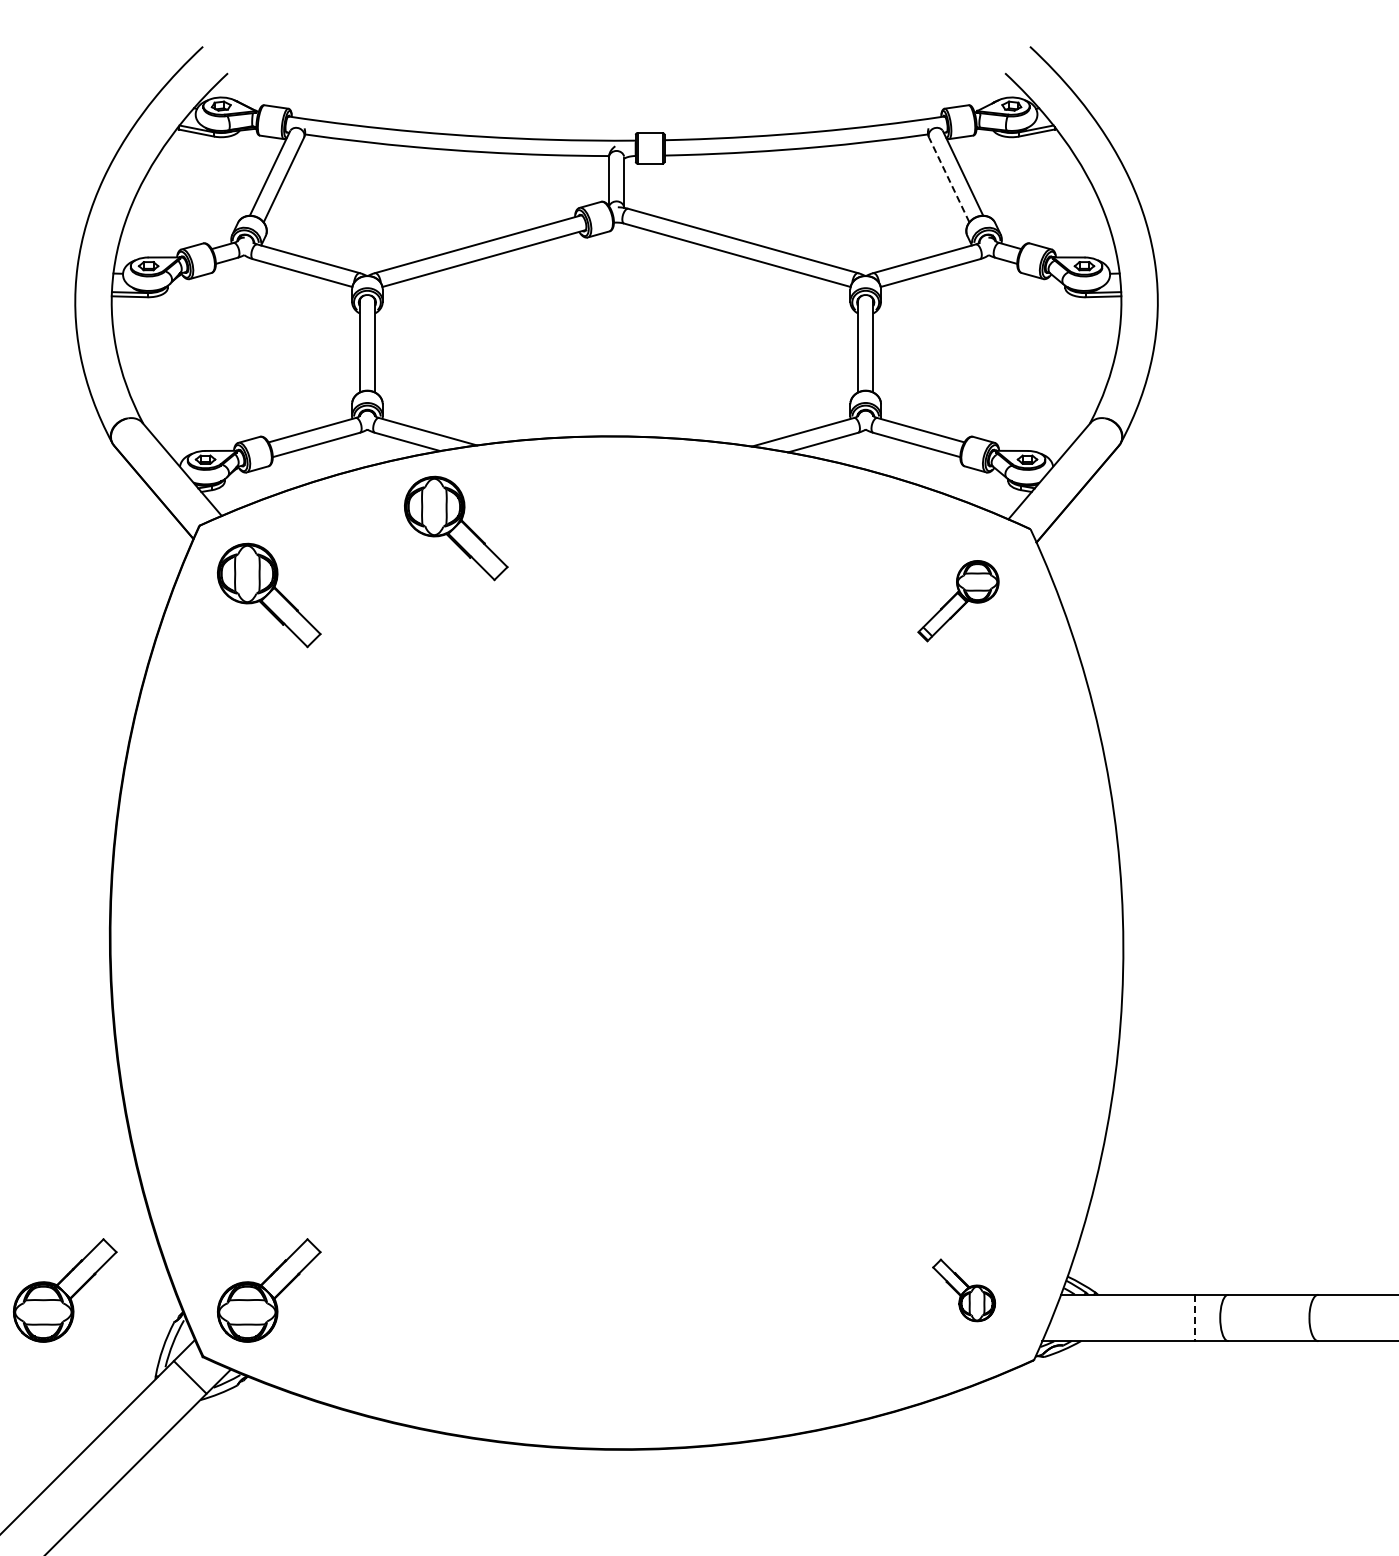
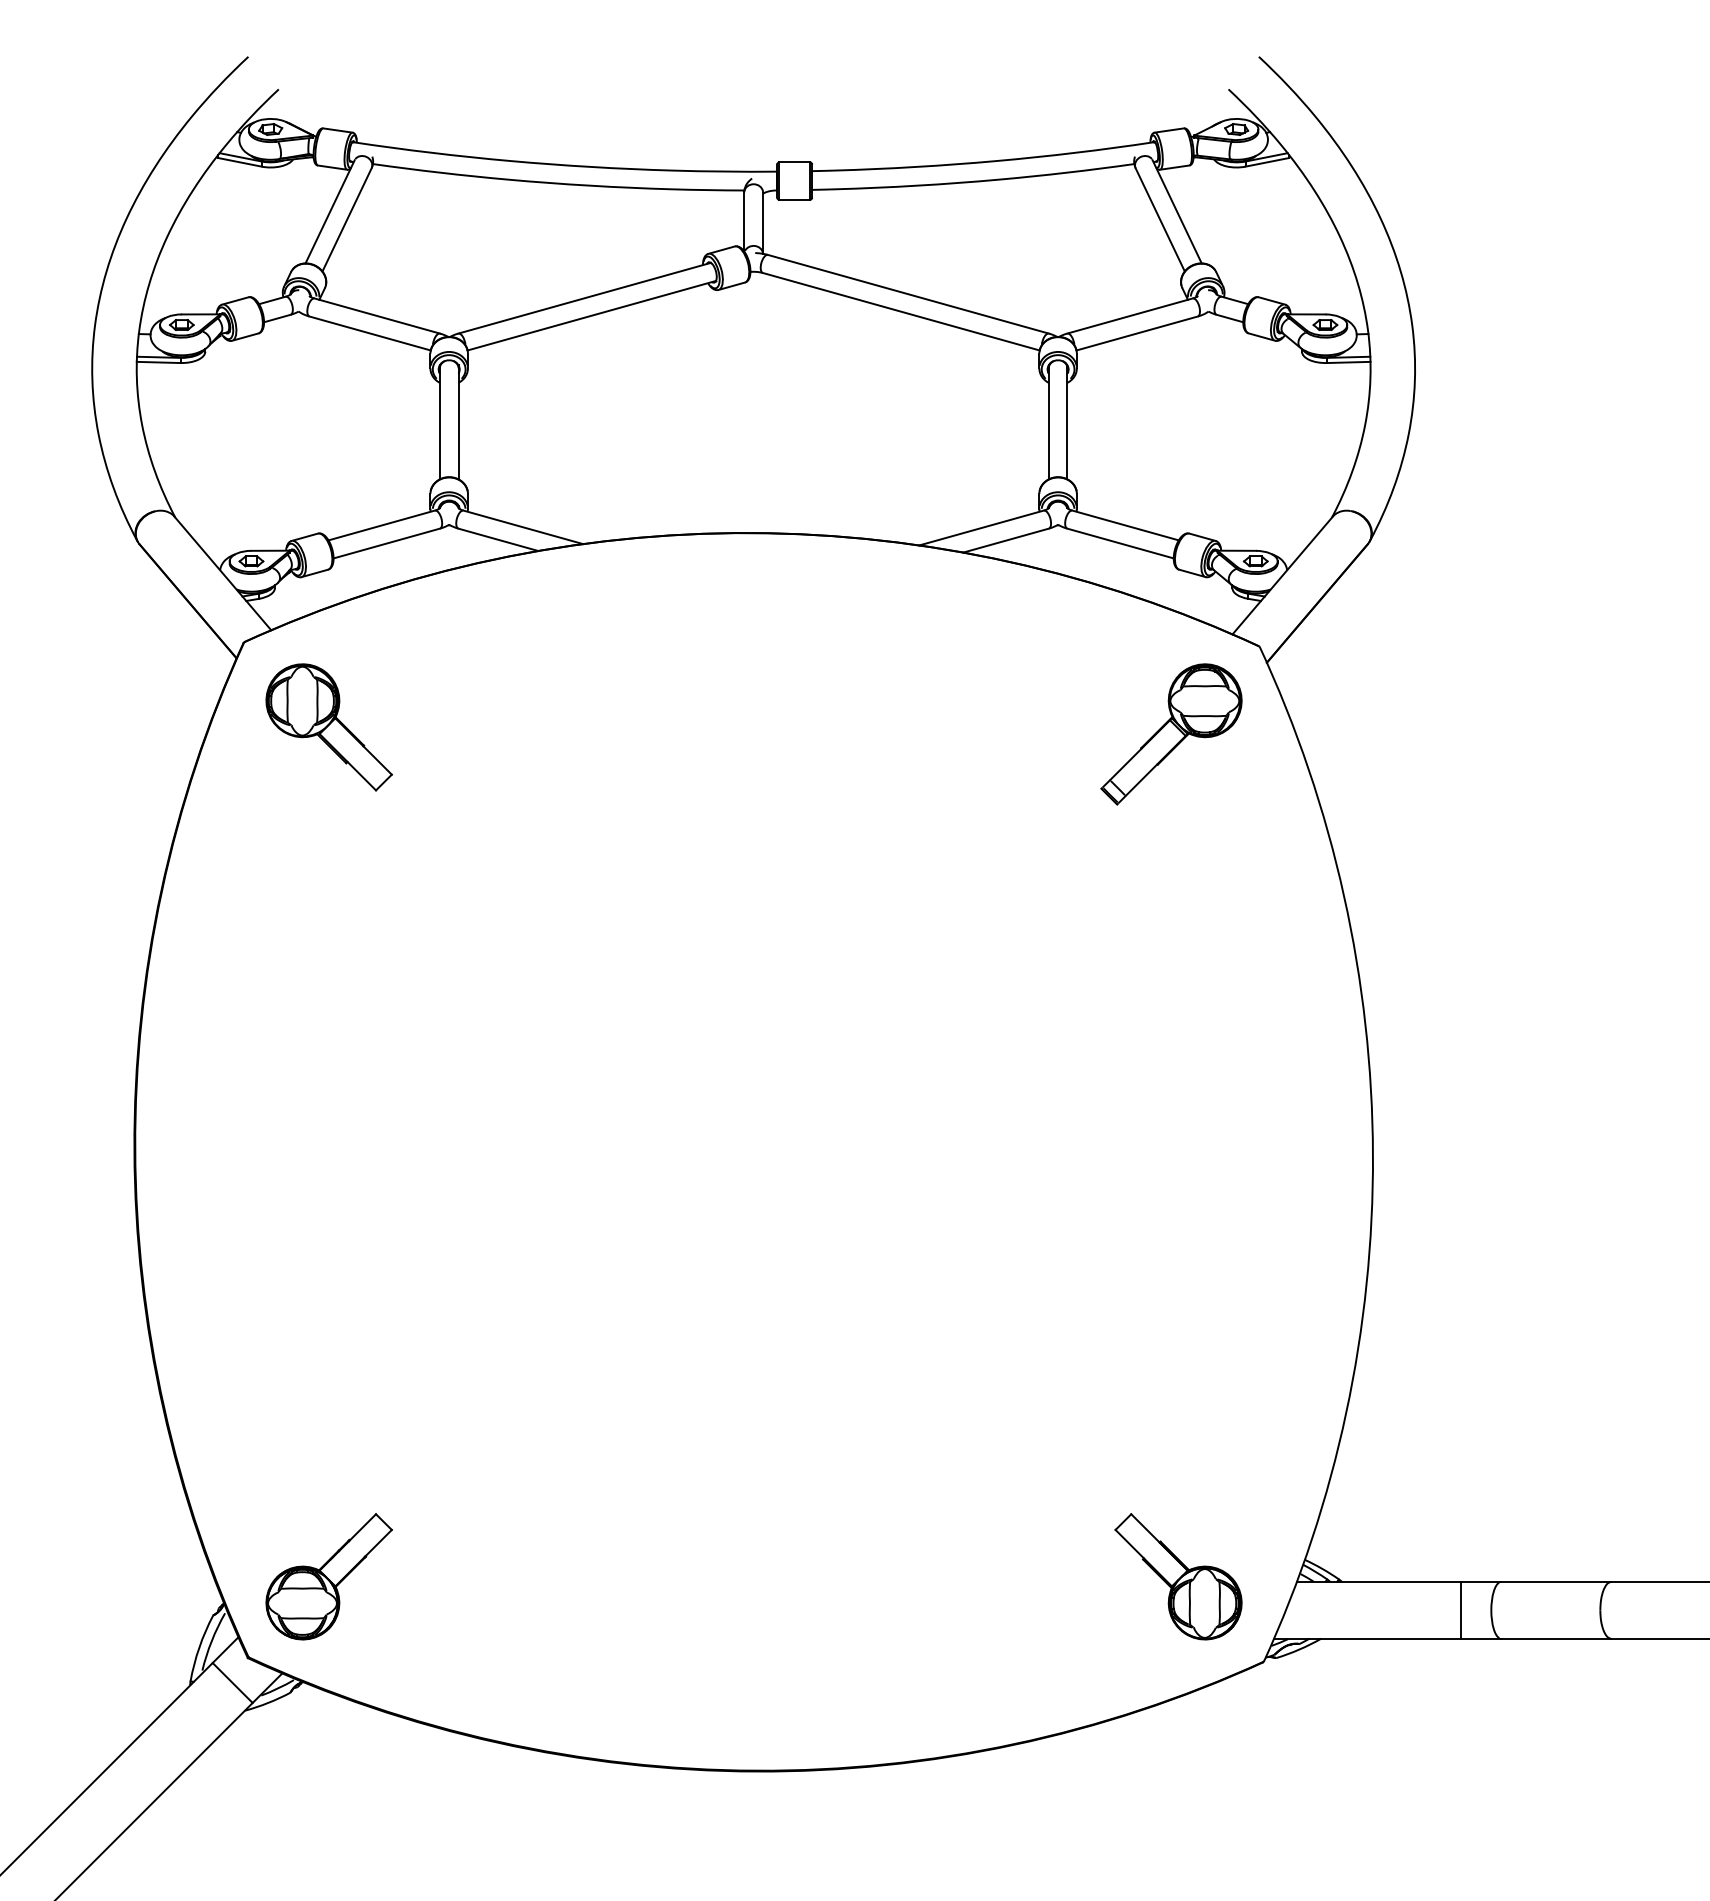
line: (949, 180) -> (1160, 220), dashed -> solid
part: (456, 528) -> (558, 645), removed
part: (958, 600) -> (1171, 733), size x1.43
part: (65, 1290) -> (80, 1576), removed
part: (963, 1290) -> (1177, 1576), size x1.67
line: (1195, 1318) -> (1461, 1610), dashed -> solid

